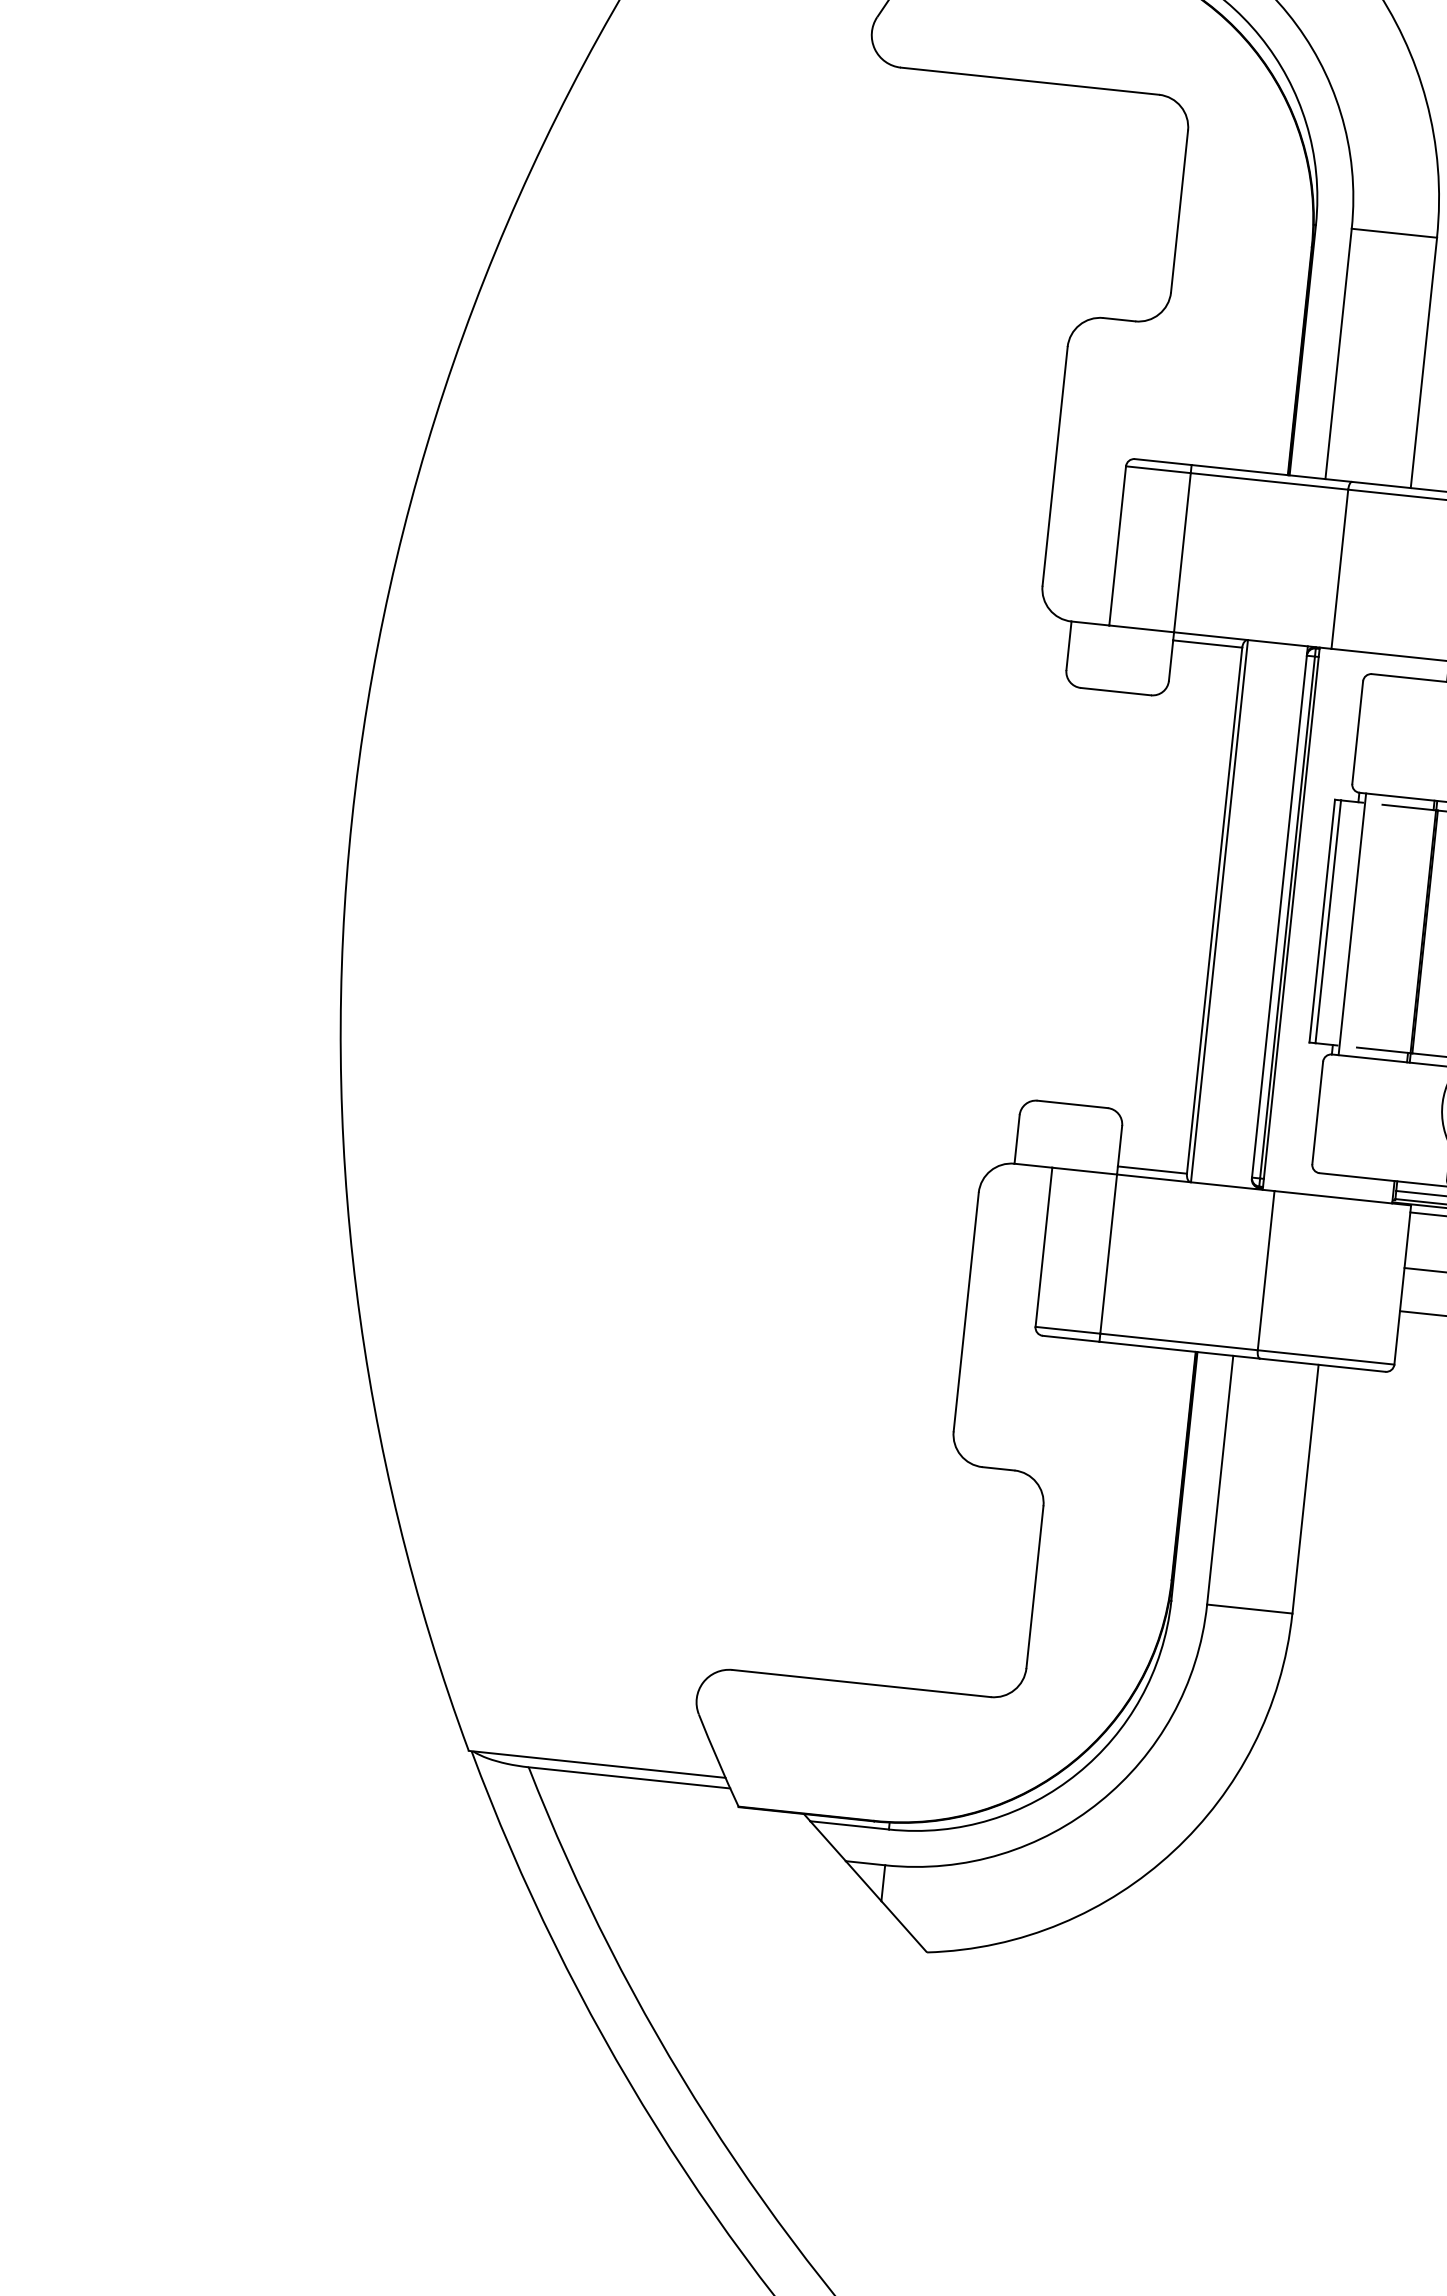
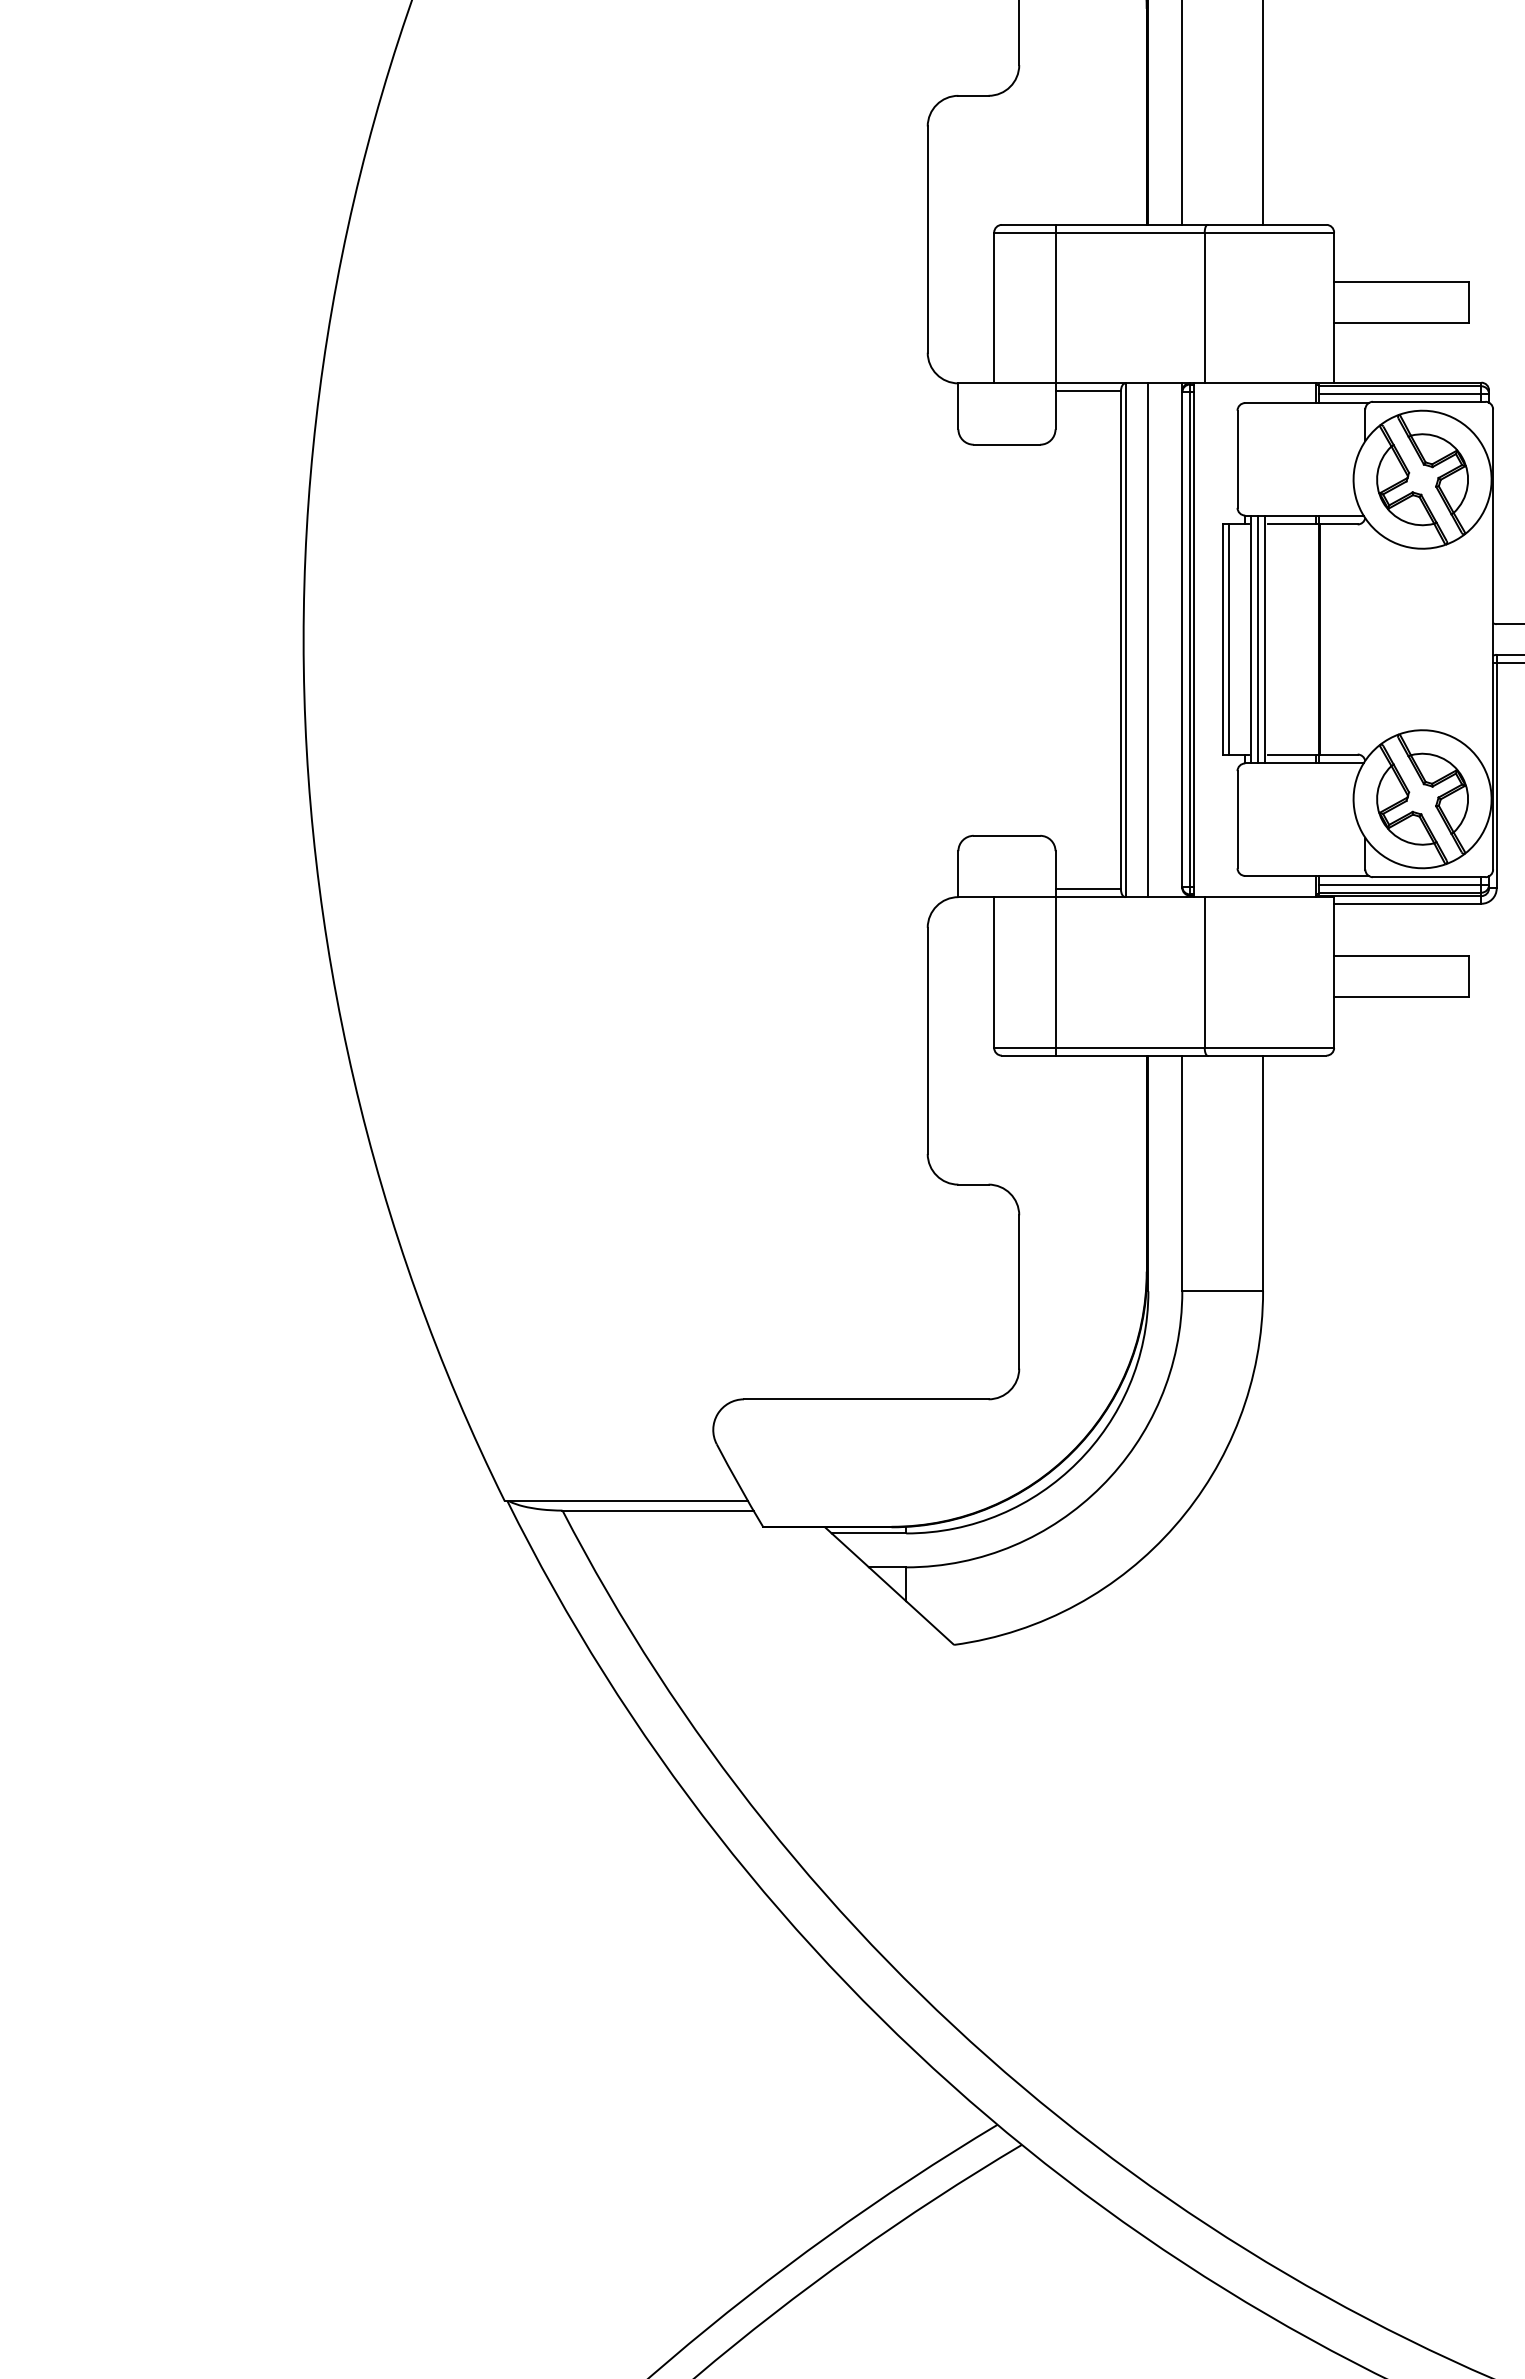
line: (1243, 913) -> (1148, 640), added
line: (1359, 925) -> (1258, 639), added
line: (1366, 925) -> (1264, 639), added

